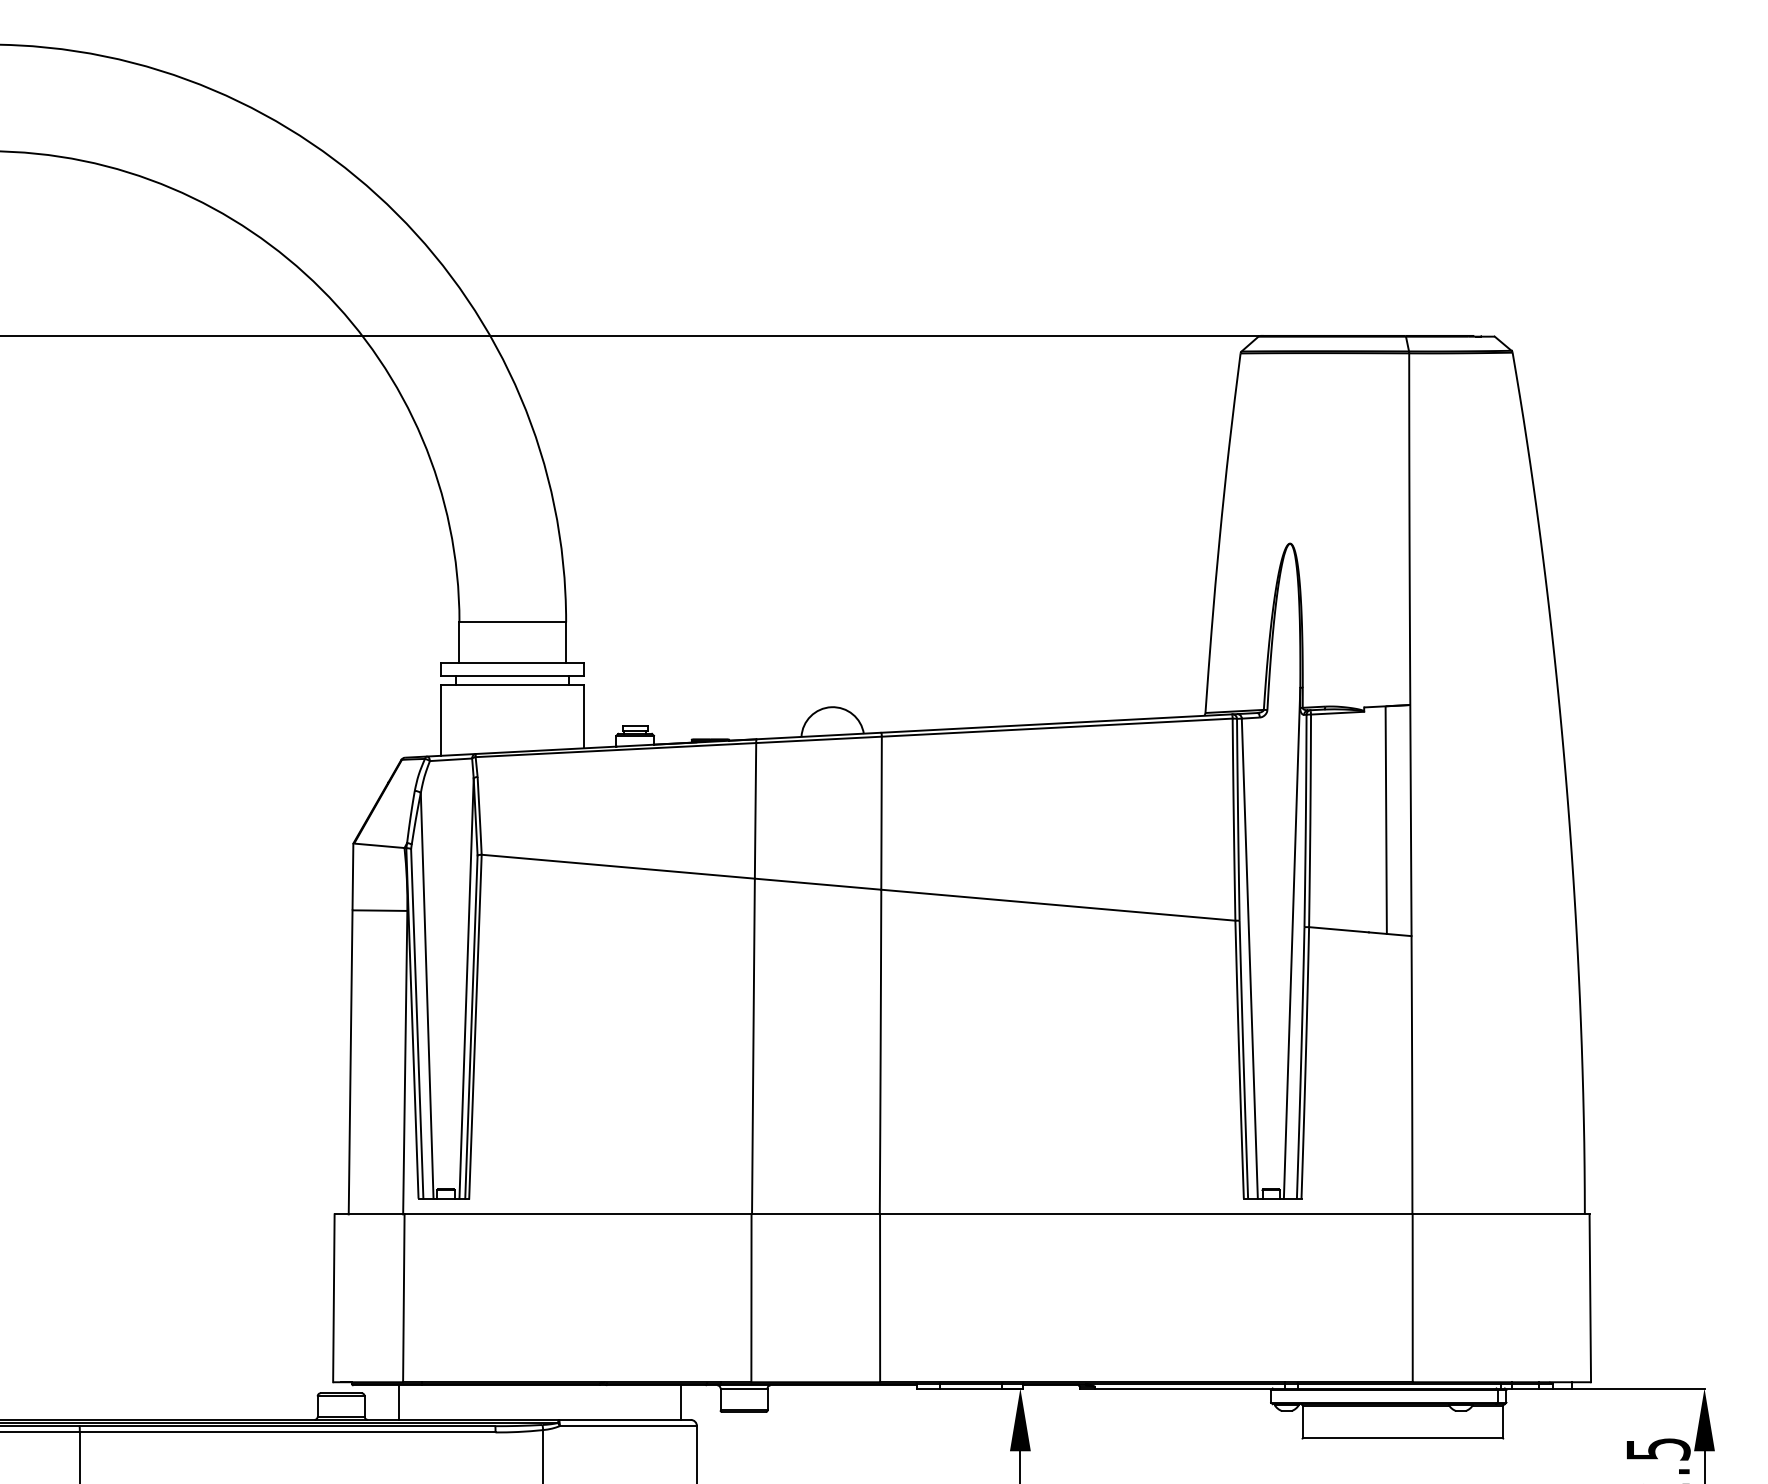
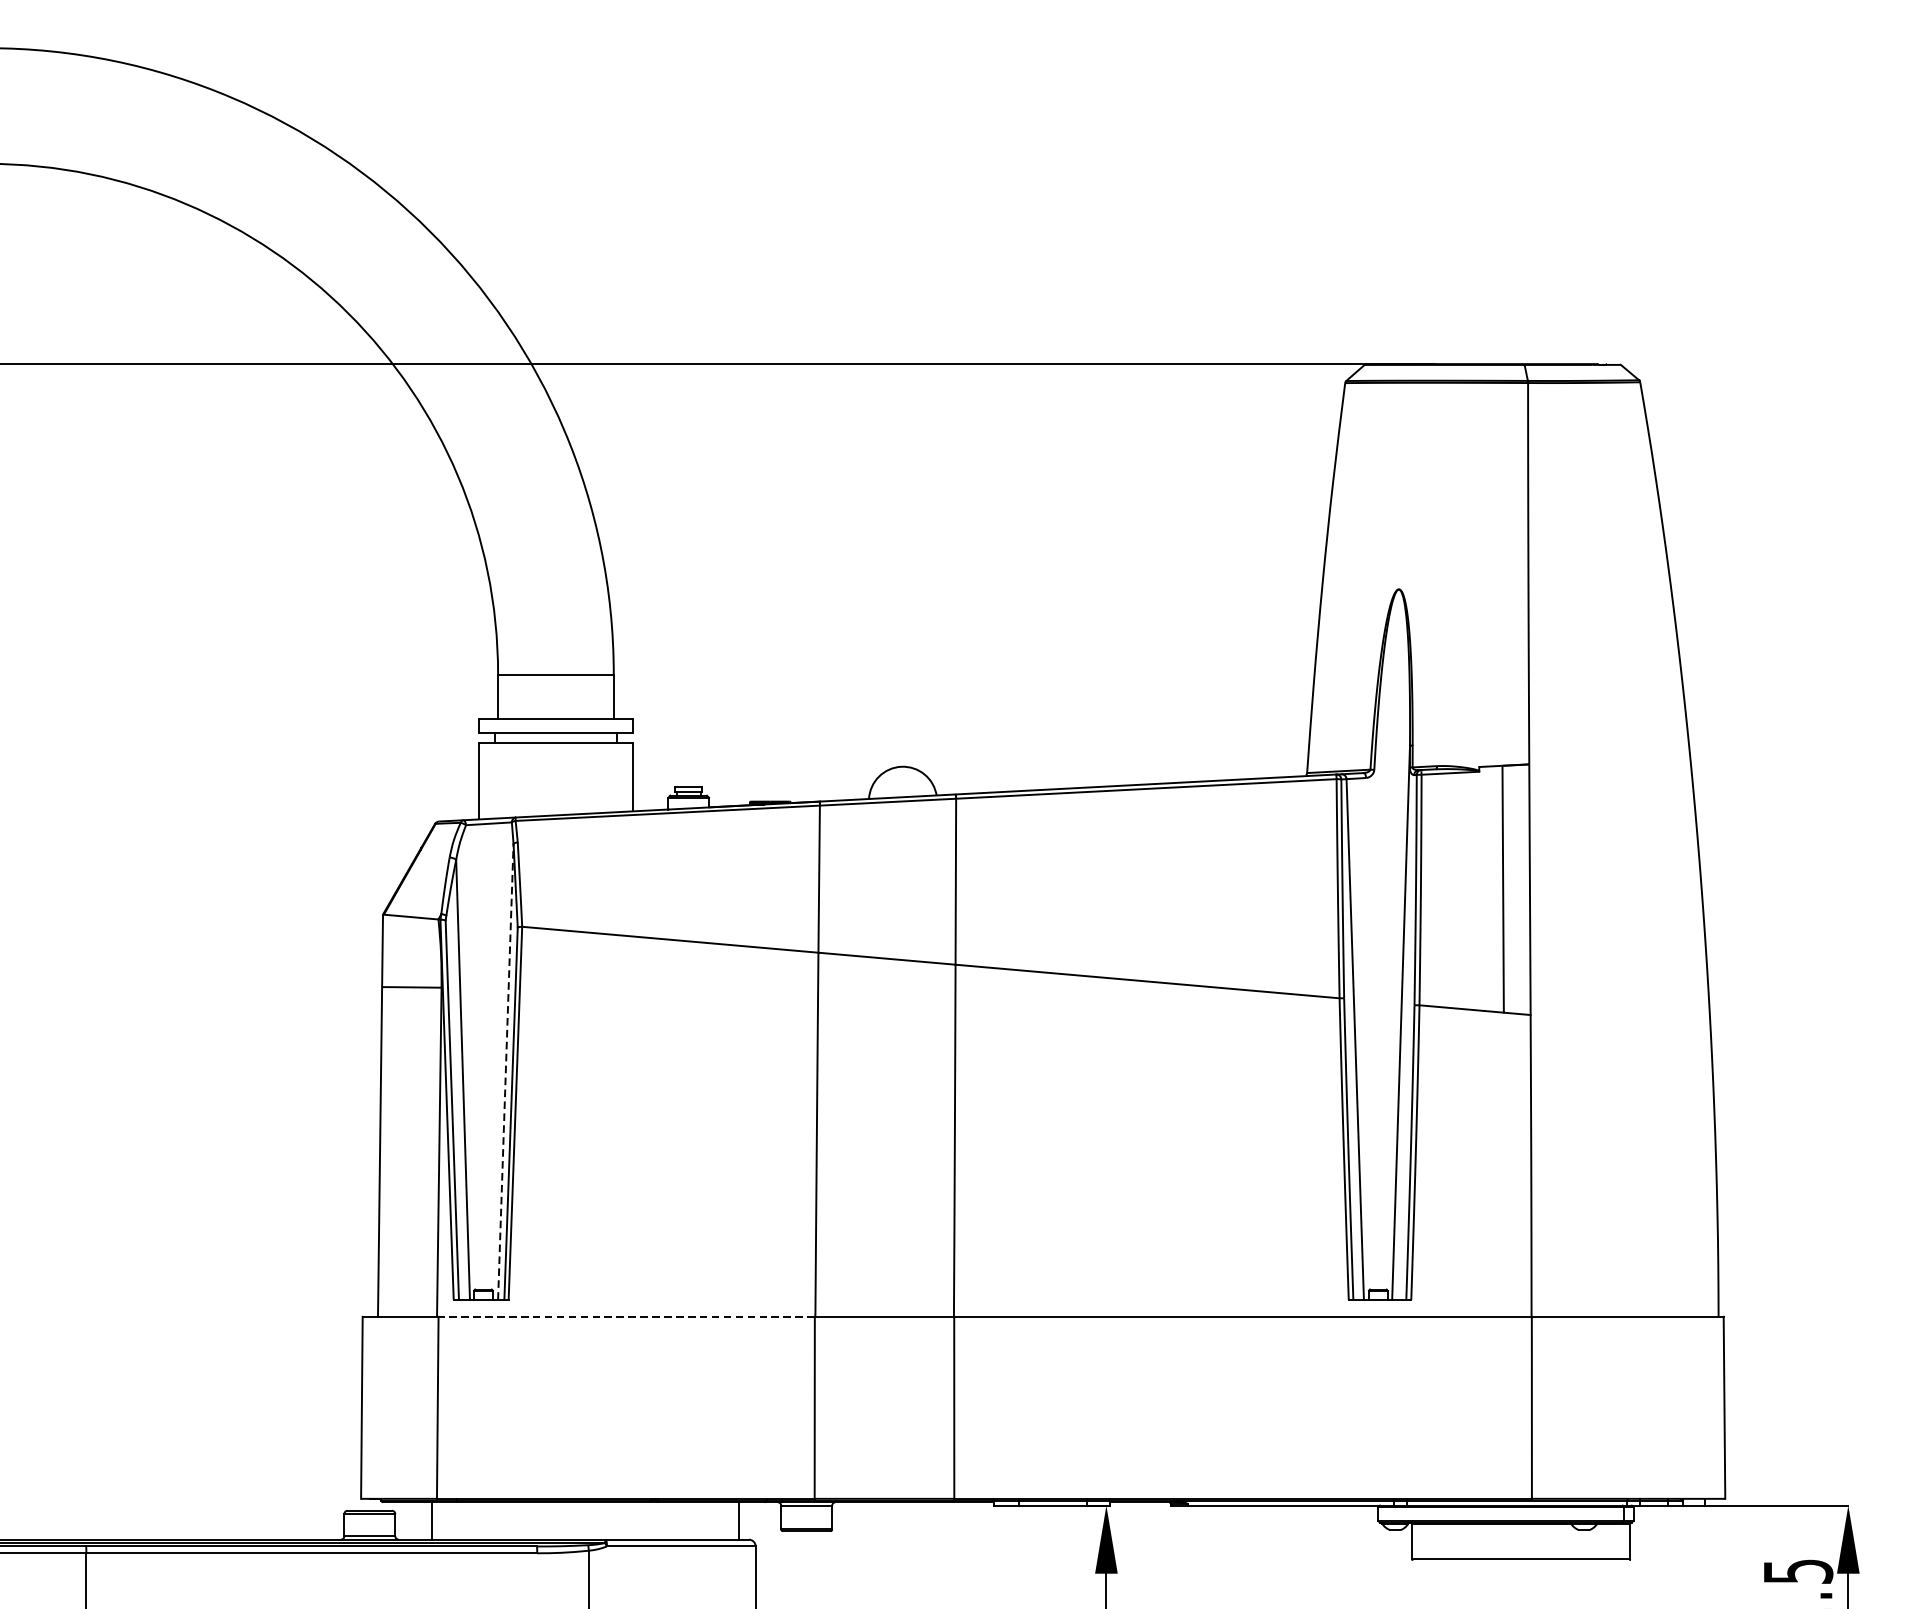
line: (466, 988) -> (505, 1071), solid -> dashed
line: (577, 1214) -> (626, 1316), solid -> dashed

